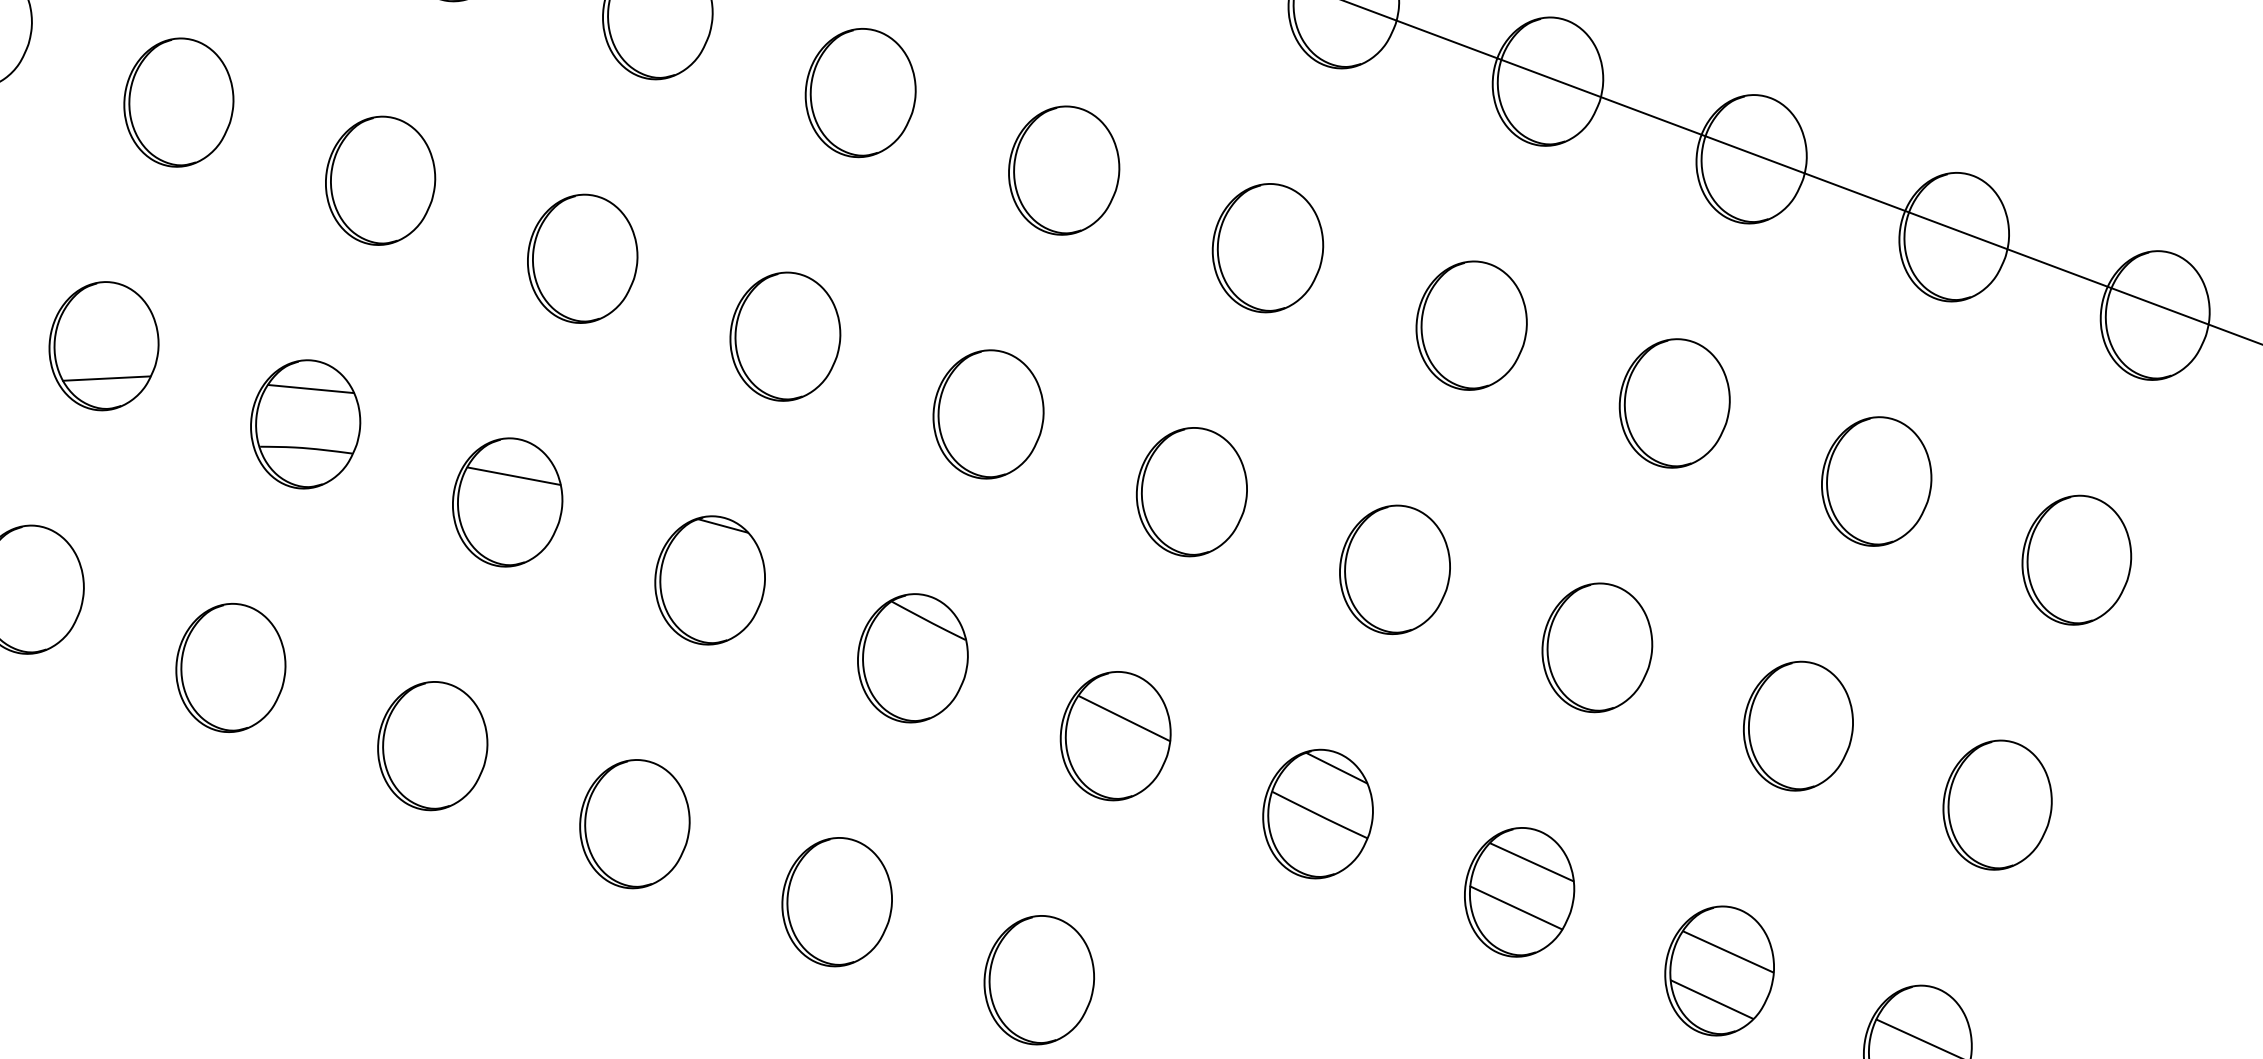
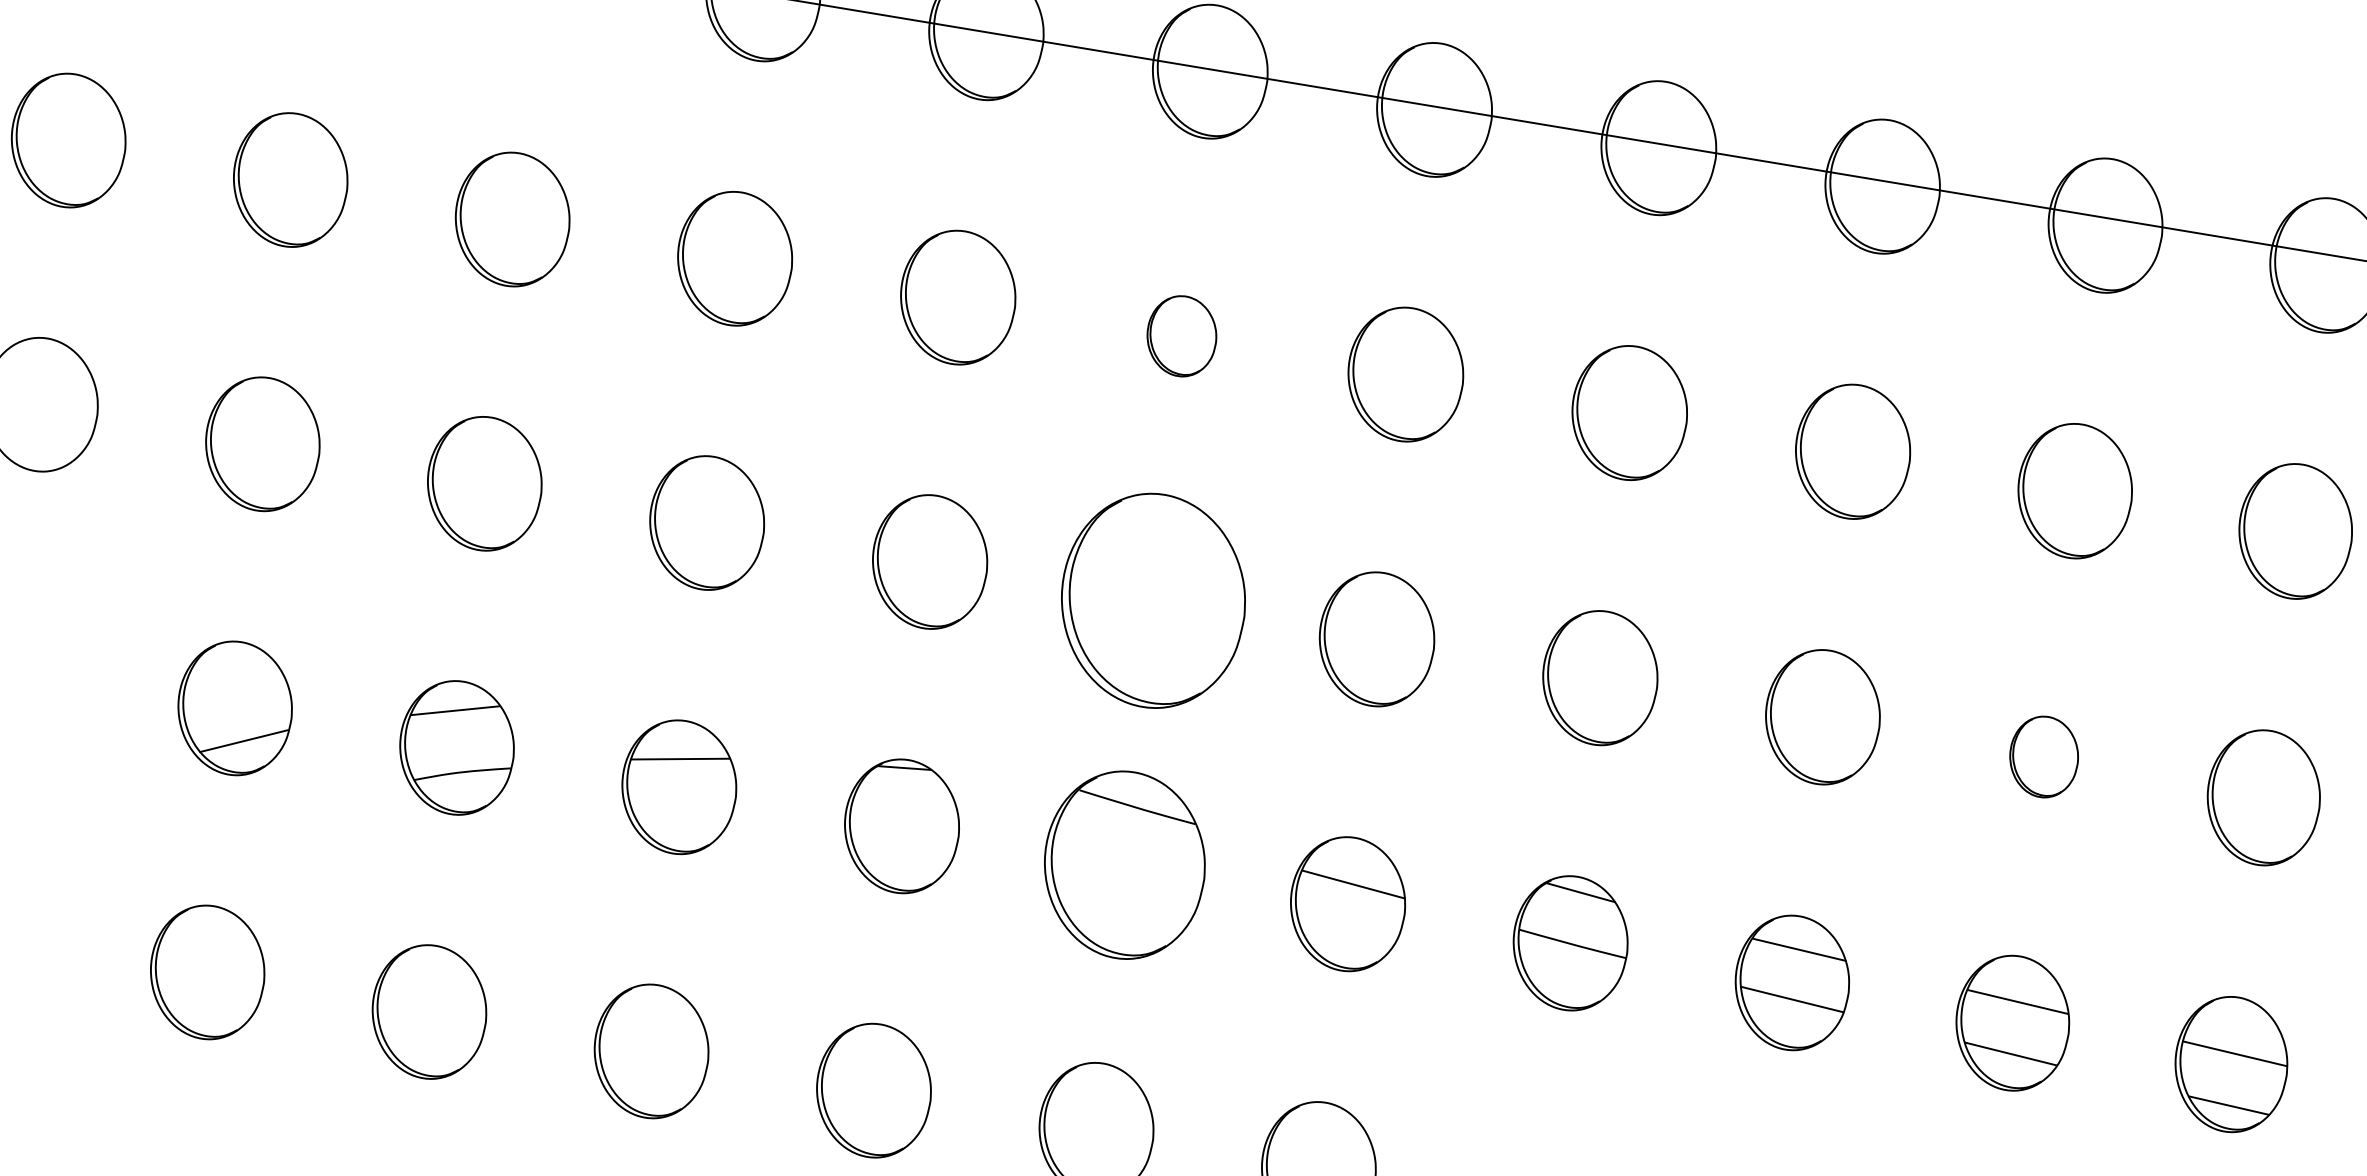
part: (1063, 170) -> (1181, 336), size x0.6
part: (988, 414) -> (1153, 600), size x1.6
part: (913, 658) -> (1125, 865), size x1.4
part: (1797, 725) -> (2043, 756), size x0.6

